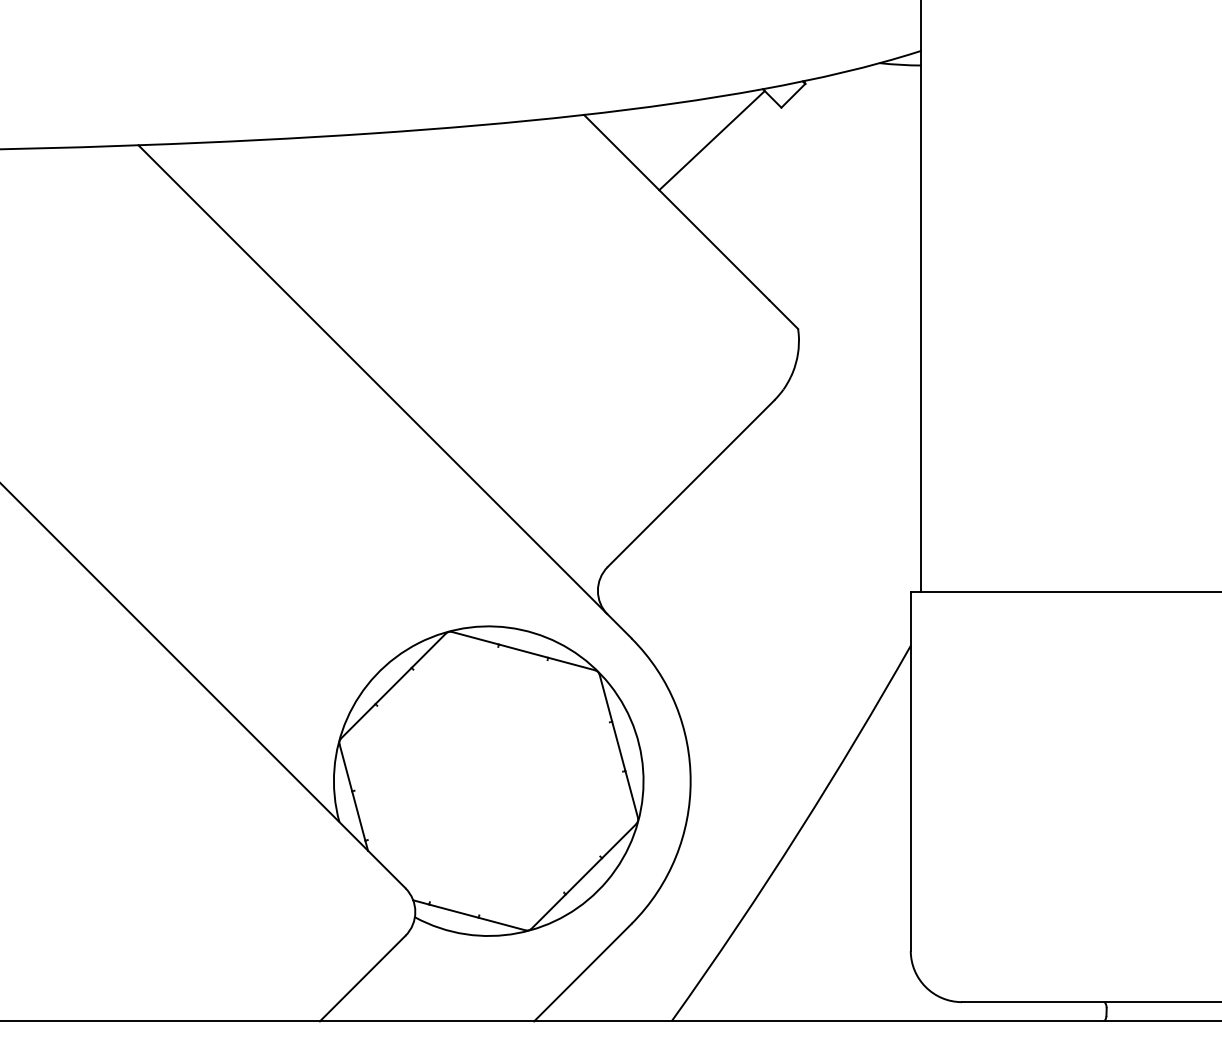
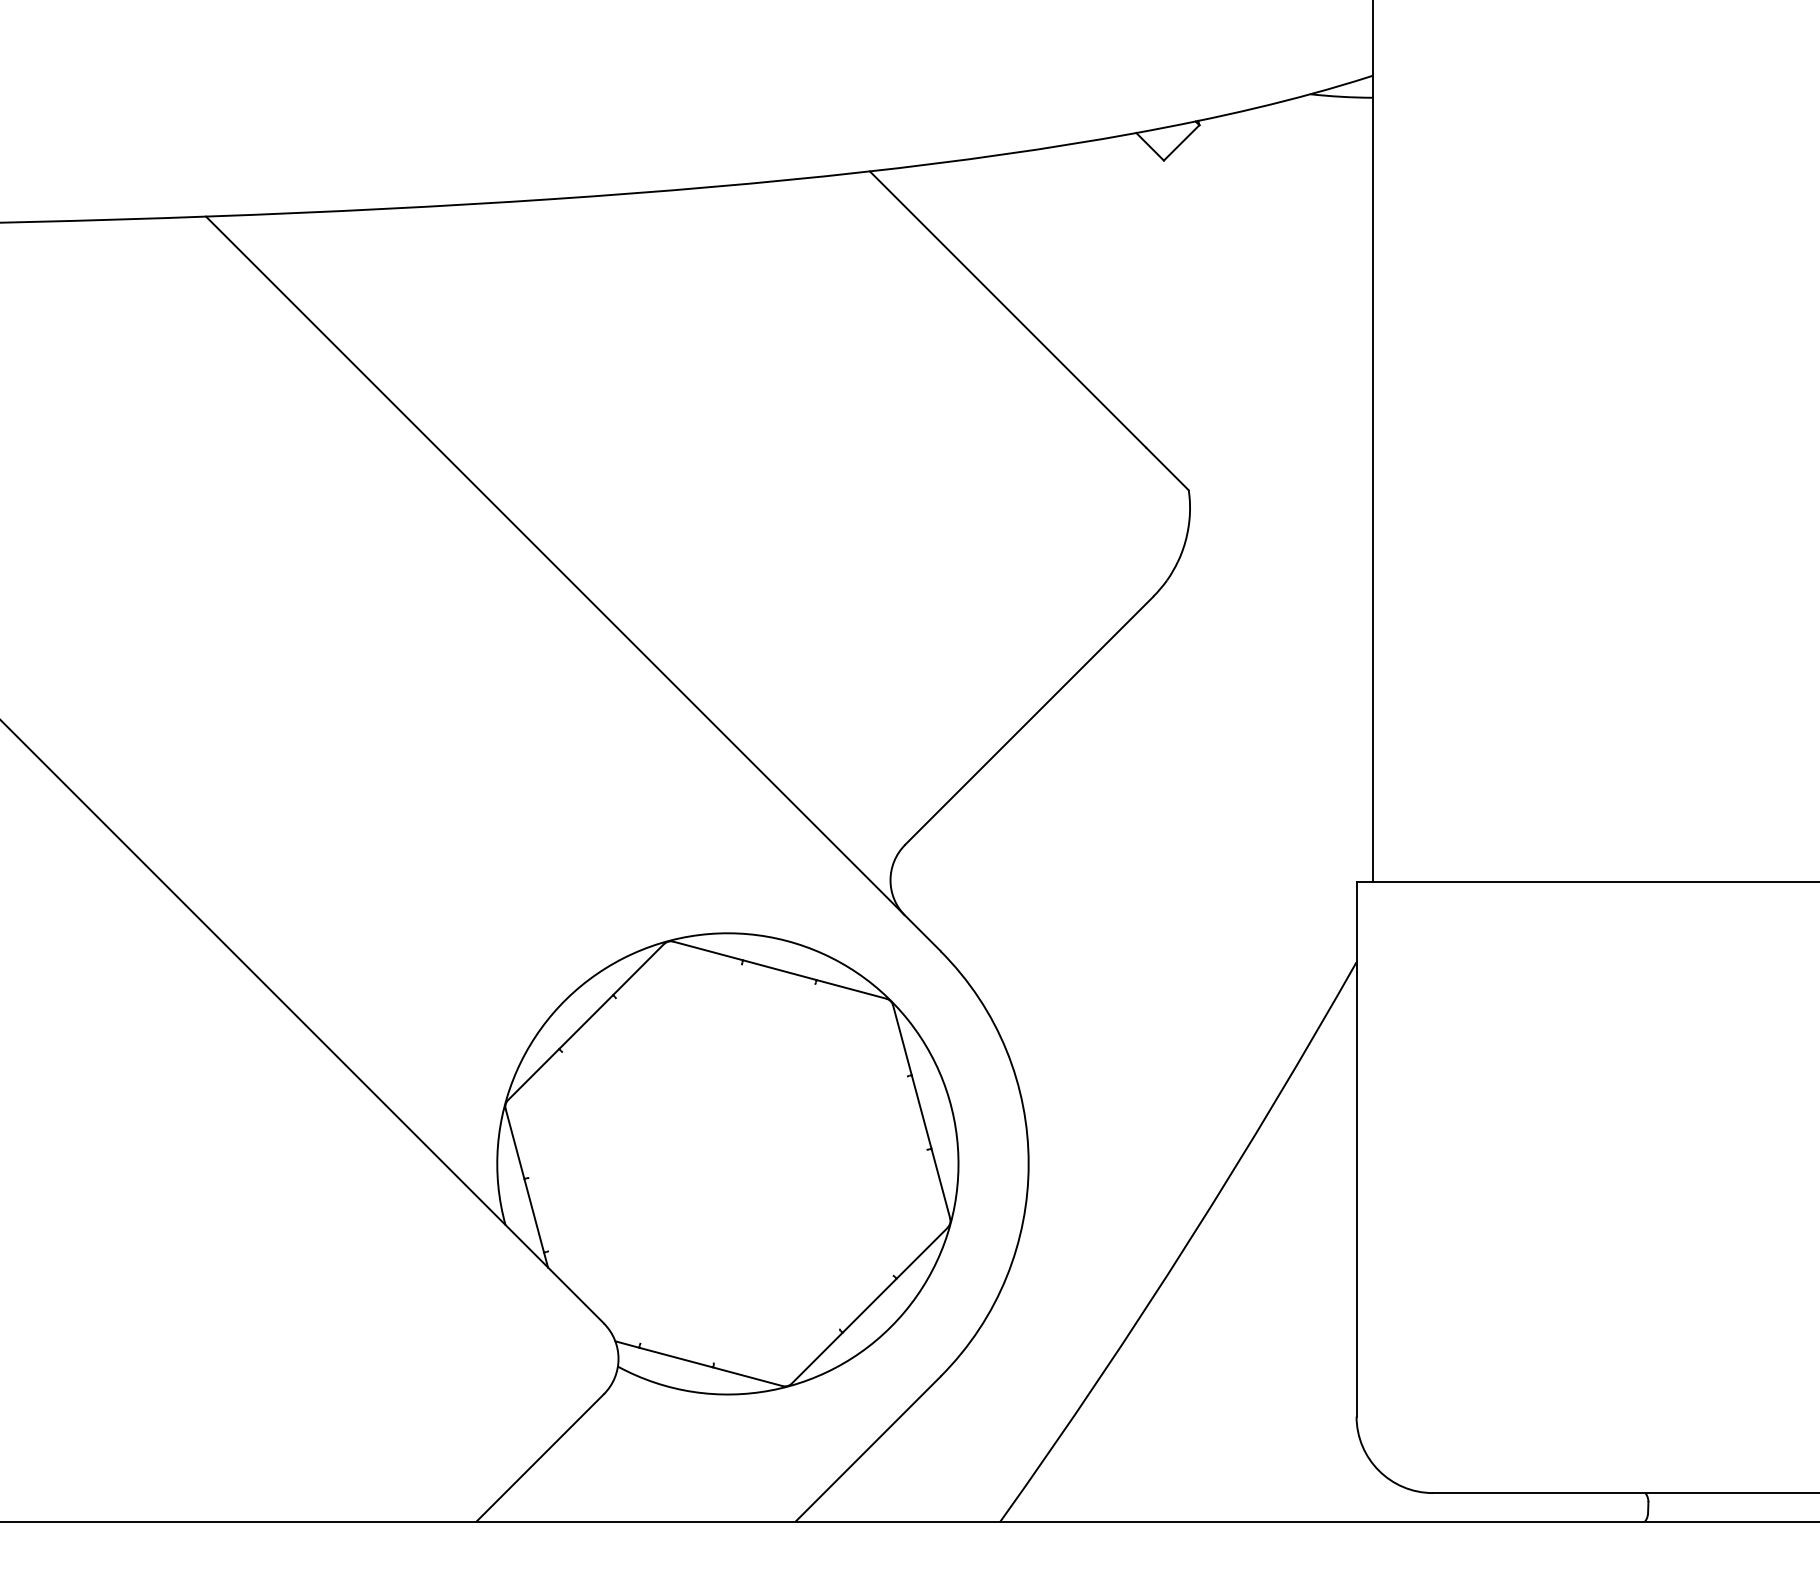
line: (711, 140) -> (1059, 209), removed

